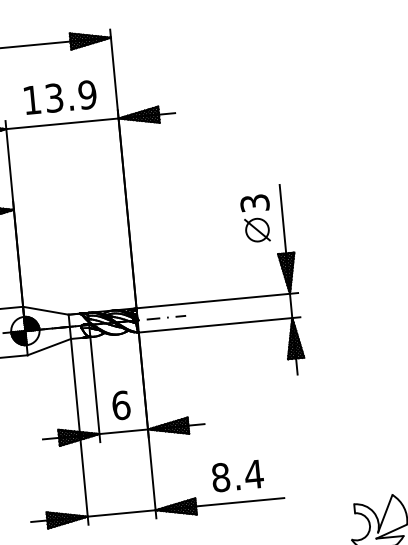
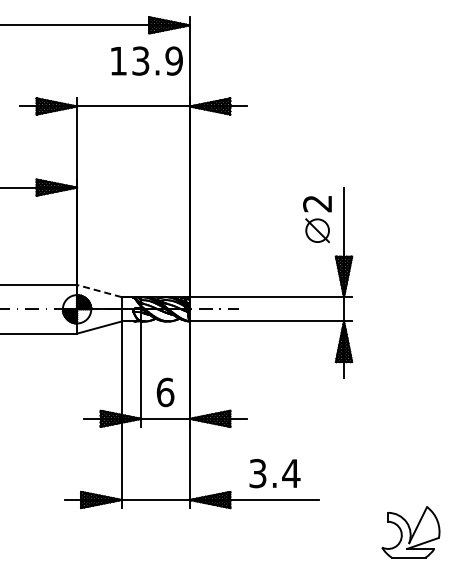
text: (59, 96) -> (146, 60), moved
text: (254, 203) -> (317, 203), 3 -> 2
line: (44, 310) -> (98, 290), solid -> dashed
text: (220, 477) -> (257, 473), 8.4 -> 3.4

